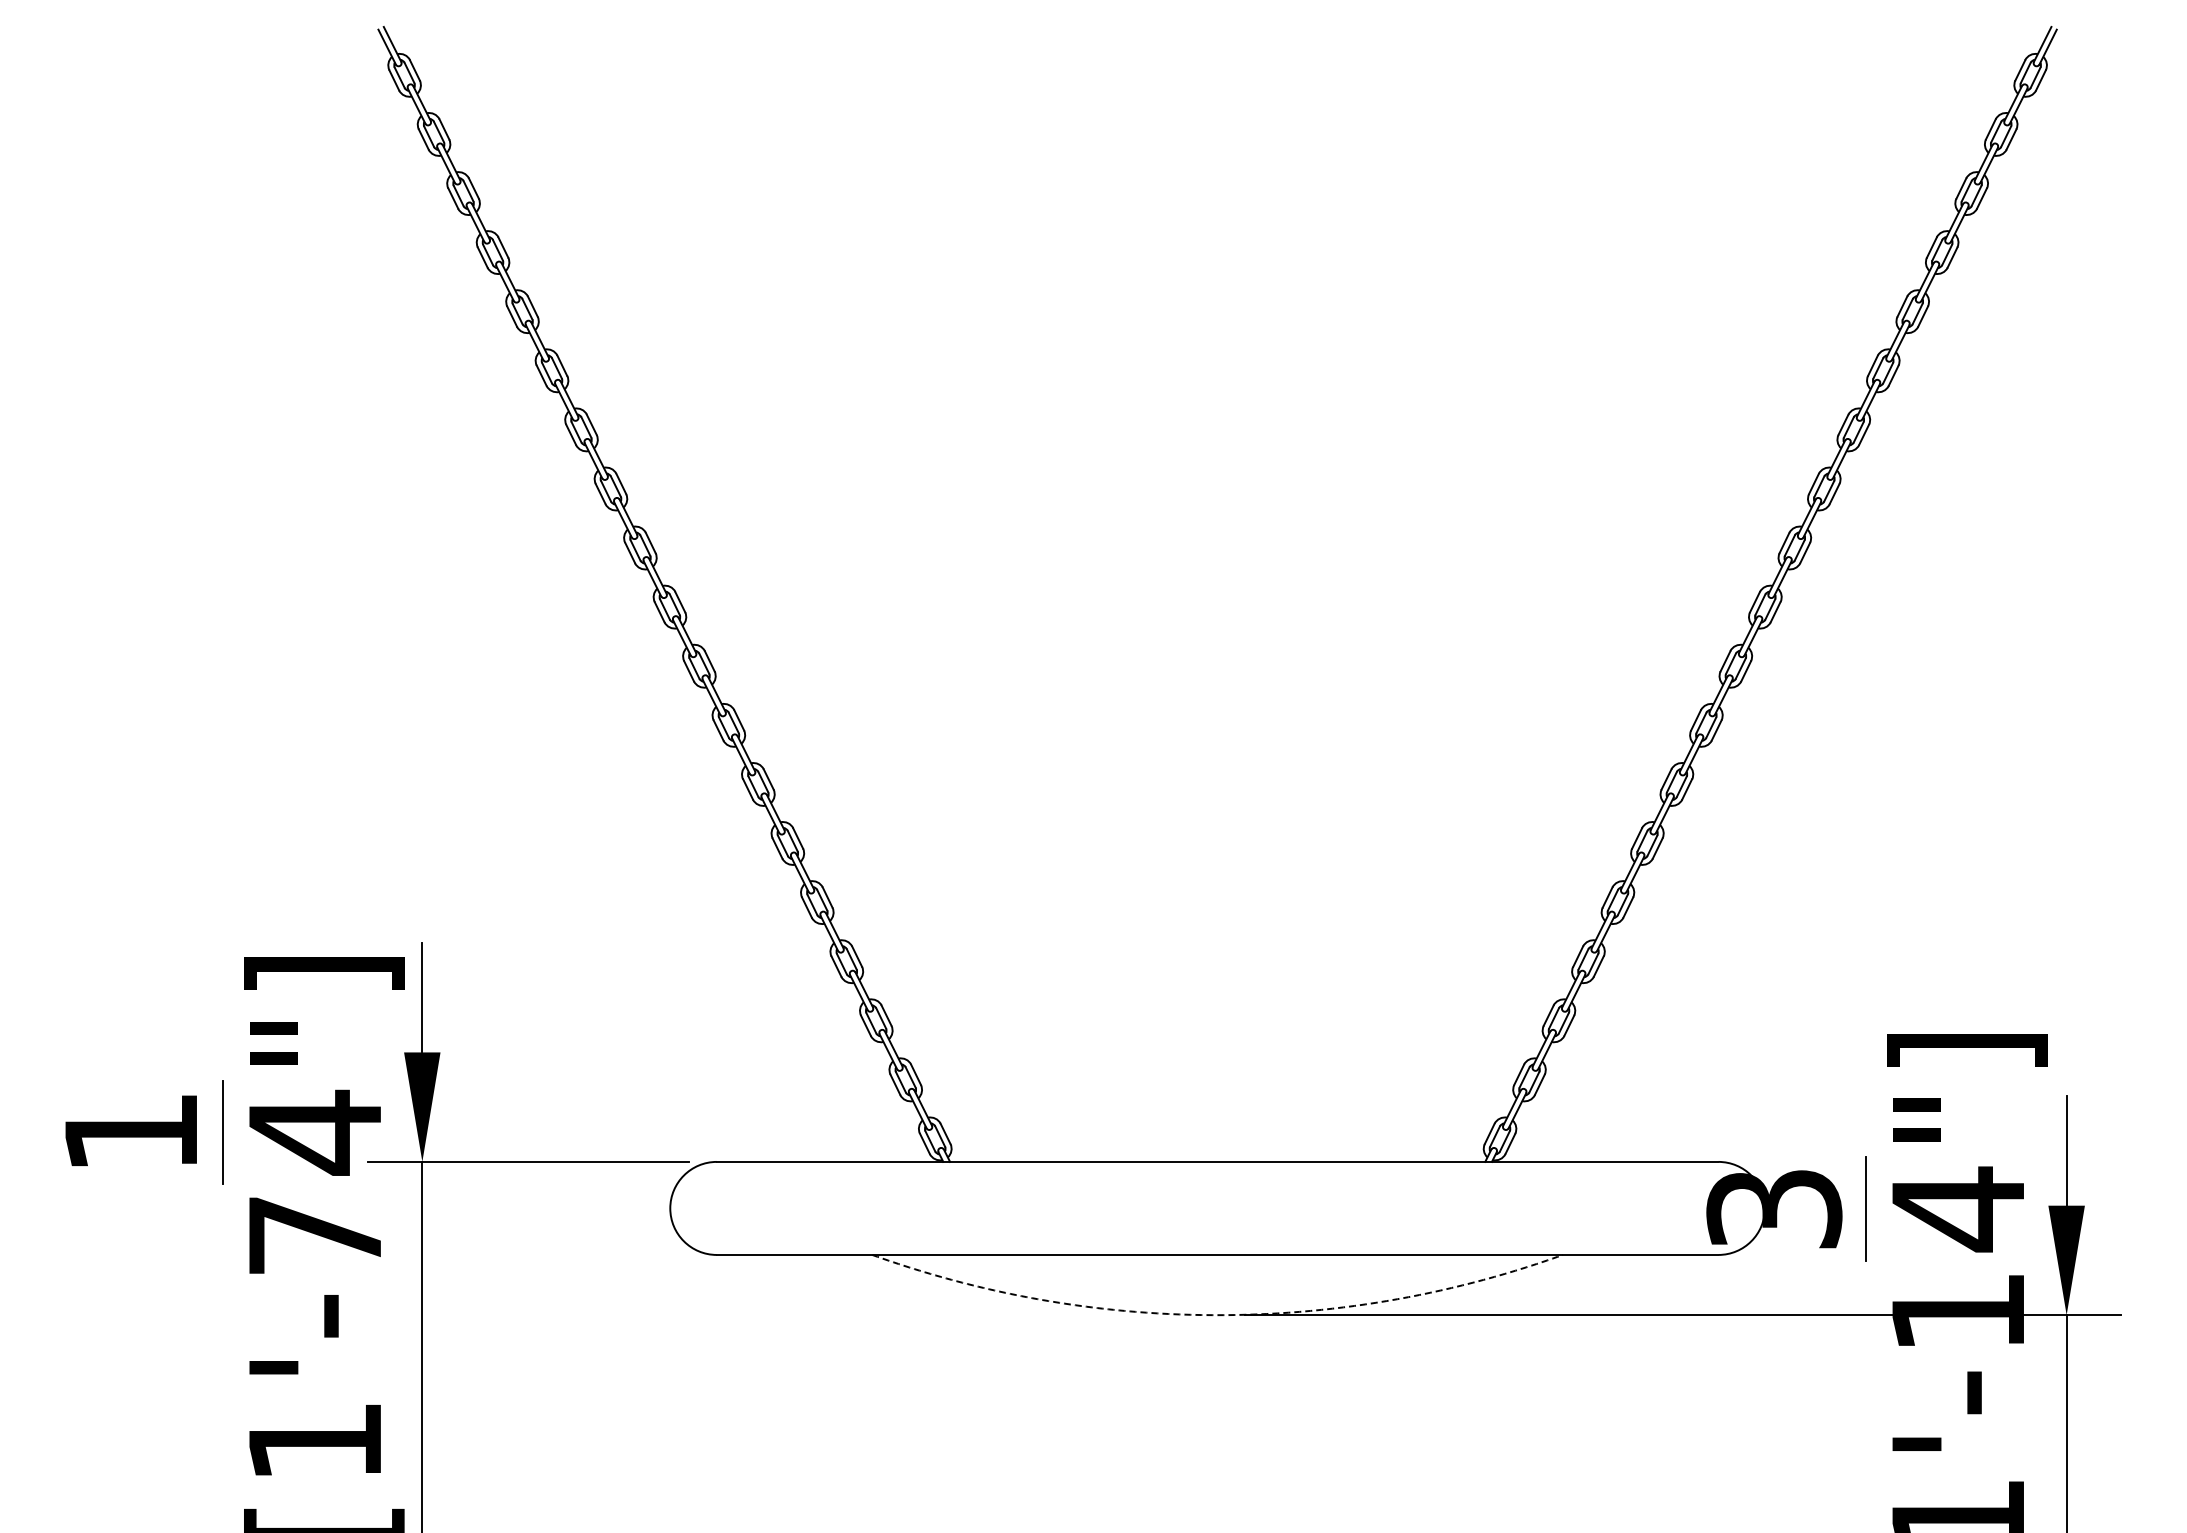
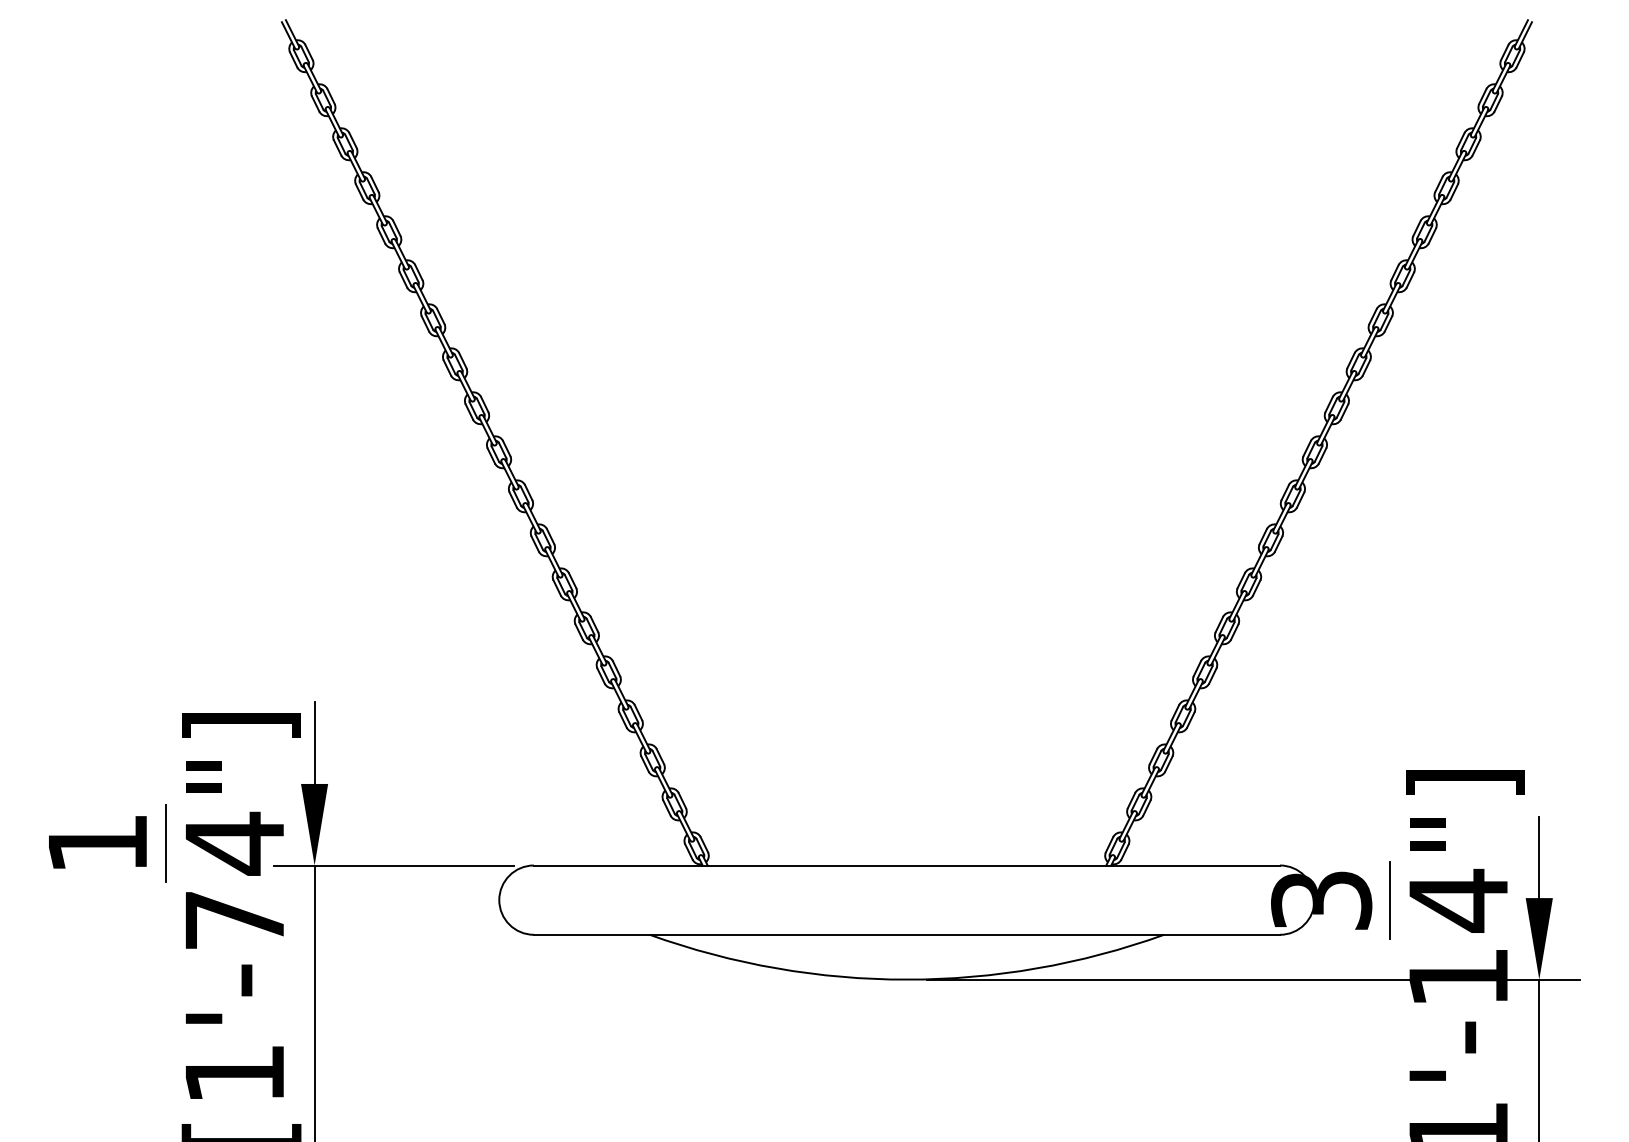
arc: (1217, 1315) -> (906, 979), dashed -> solid

